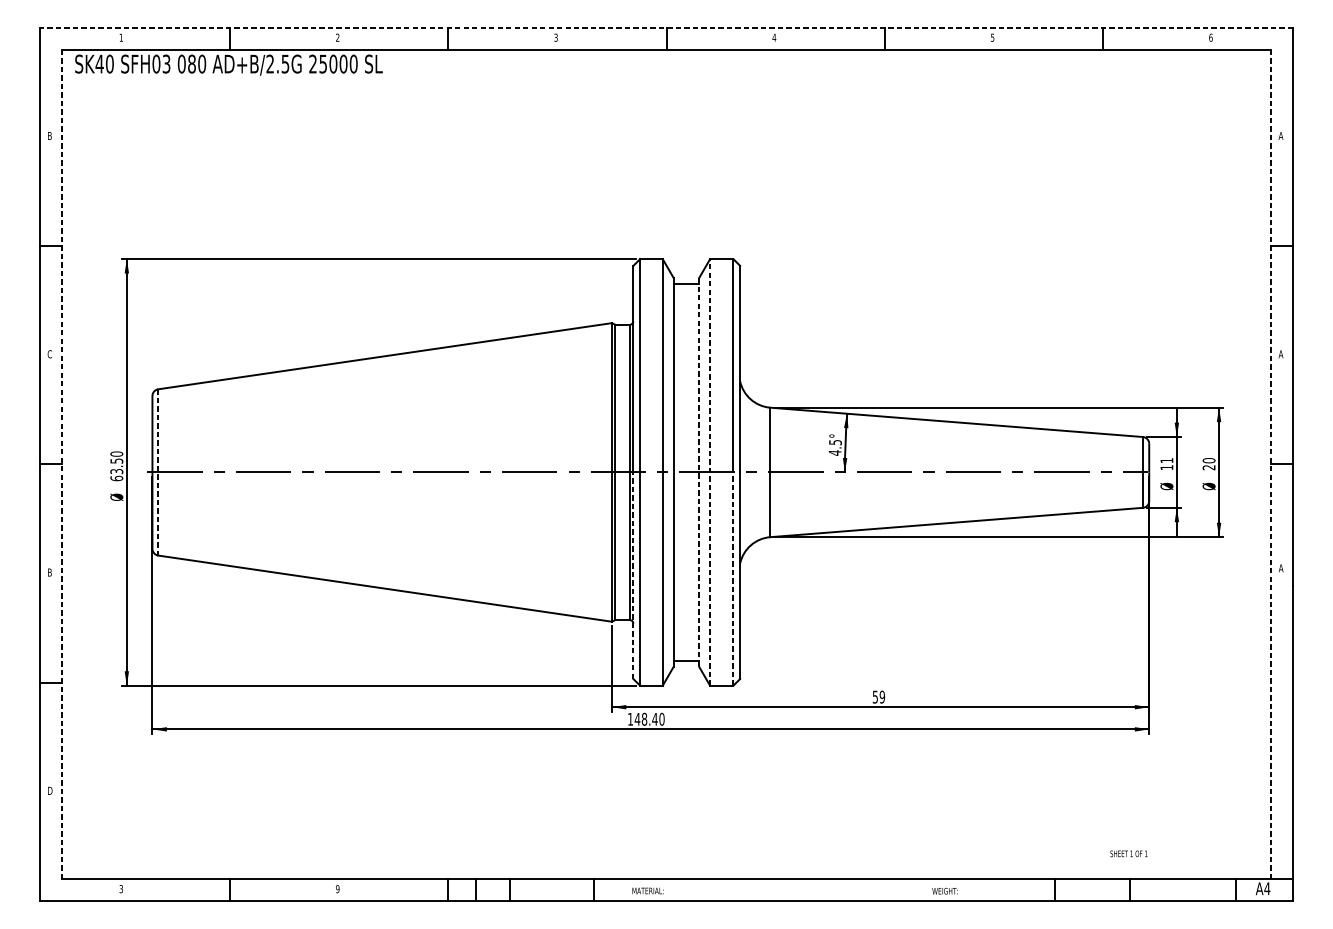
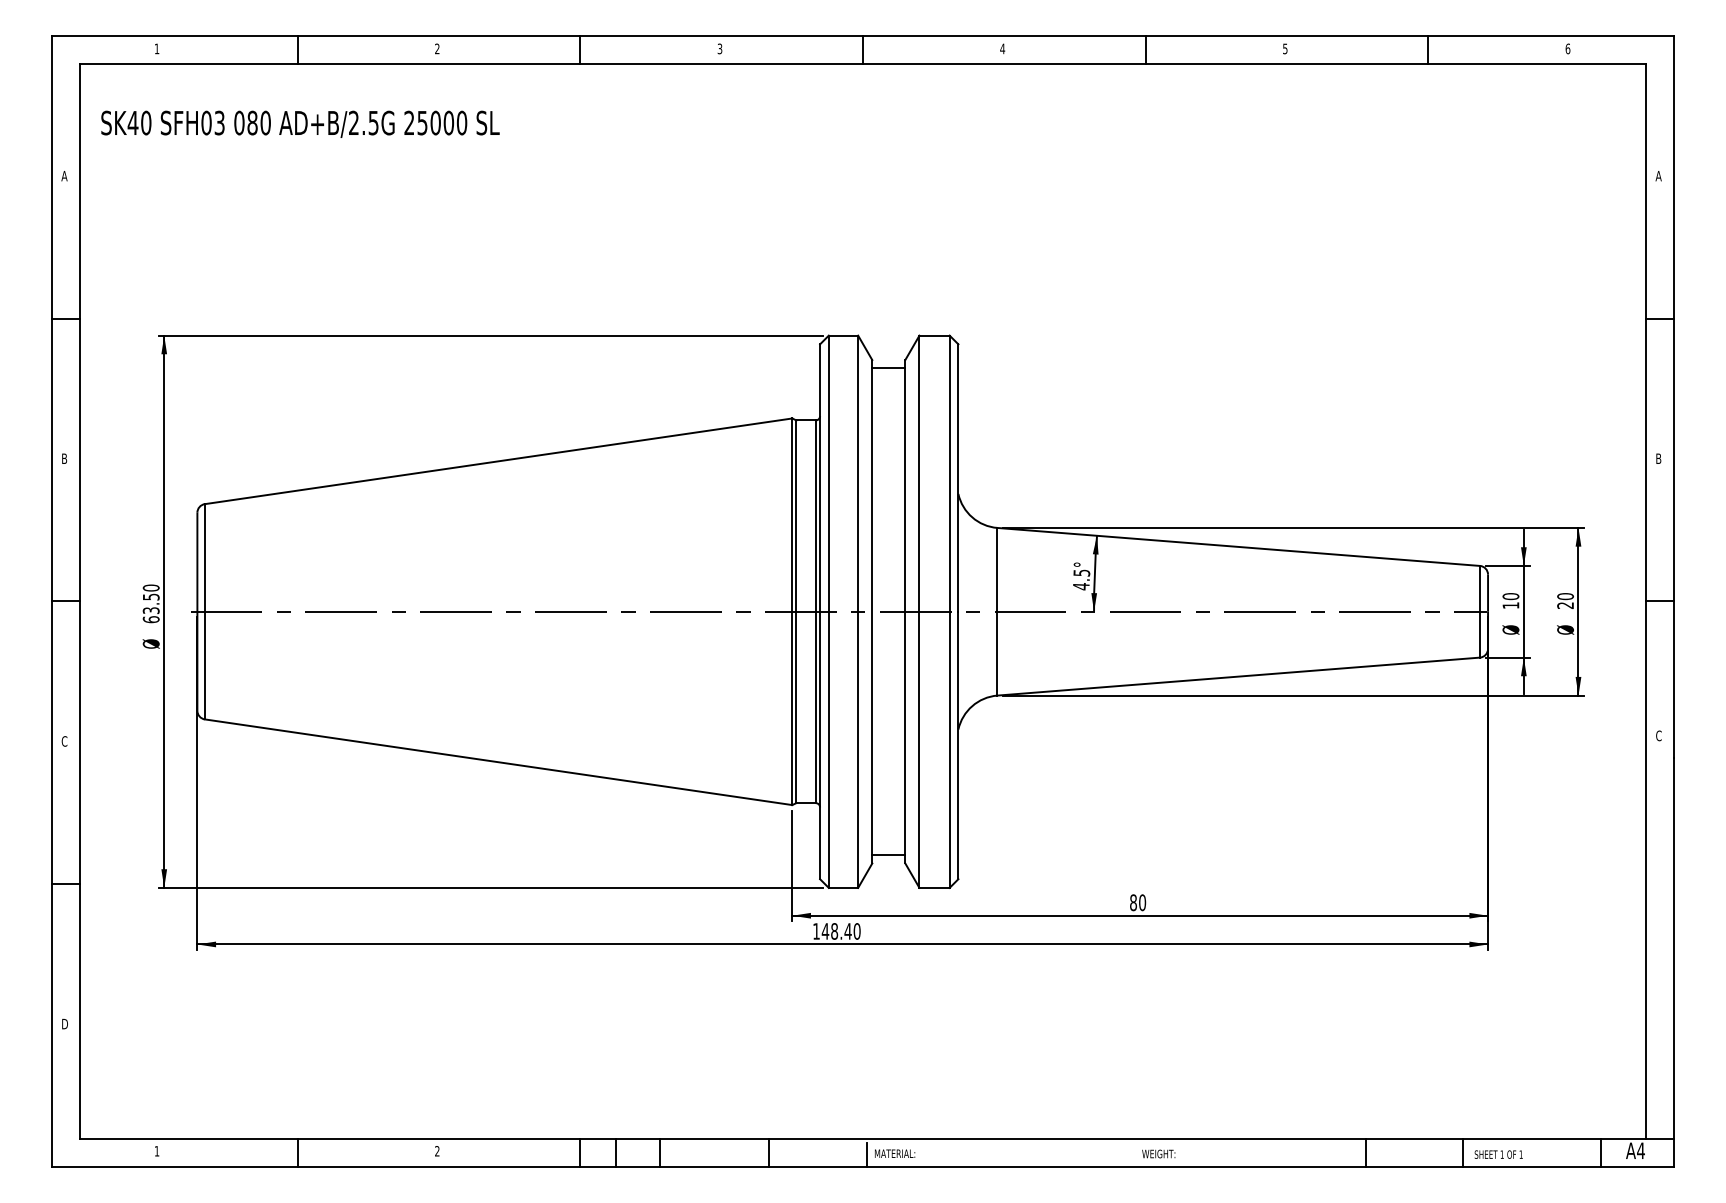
line: (666, 28) -> (862, 36), dashed -> solid
text: (228, 64) -> (300, 123), moved
text: (49, 136) -> (64, 176), B -> A
text: (49, 354) -> (64, 458), C -> B
text: (1280, 354) -> (1658, 458), A -> B
text: (1166, 460) -> (1510, 596), 11 -> 10
line: (62, 464) -> (80, 601), dashed -> solid
line: (1270, 464) -> (1645, 601), dashed -> solid
line: (157, 472) -> (204, 611), dashed -> solid
line: (699, 472) -> (905, 611), dashed -> solid
line: (710, 472) -> (919, 611), dashed -> solid
text: (1280, 567) -> (1658, 735), A -> C
text: (49, 572) -> (64, 741), B -> C
line: (633, 575) -> (820, 745), dashed -> solid
line: (733, 578) -> (949, 749), dashed -> solid
text: (878, 696) -> (1137, 902), 59 -> 80
text: (1128, 853) -> (1498, 1154), moved
text: (120, 889) -> (156, 1151), 3 -> 1
text: (337, 889) -> (437, 1151), 9 -> 2
text: (648, 890) -> (895, 1153), moved
text: (944, 890) -> (1158, 1153), moved
line: (669, 891) -> (866, 1154), added

